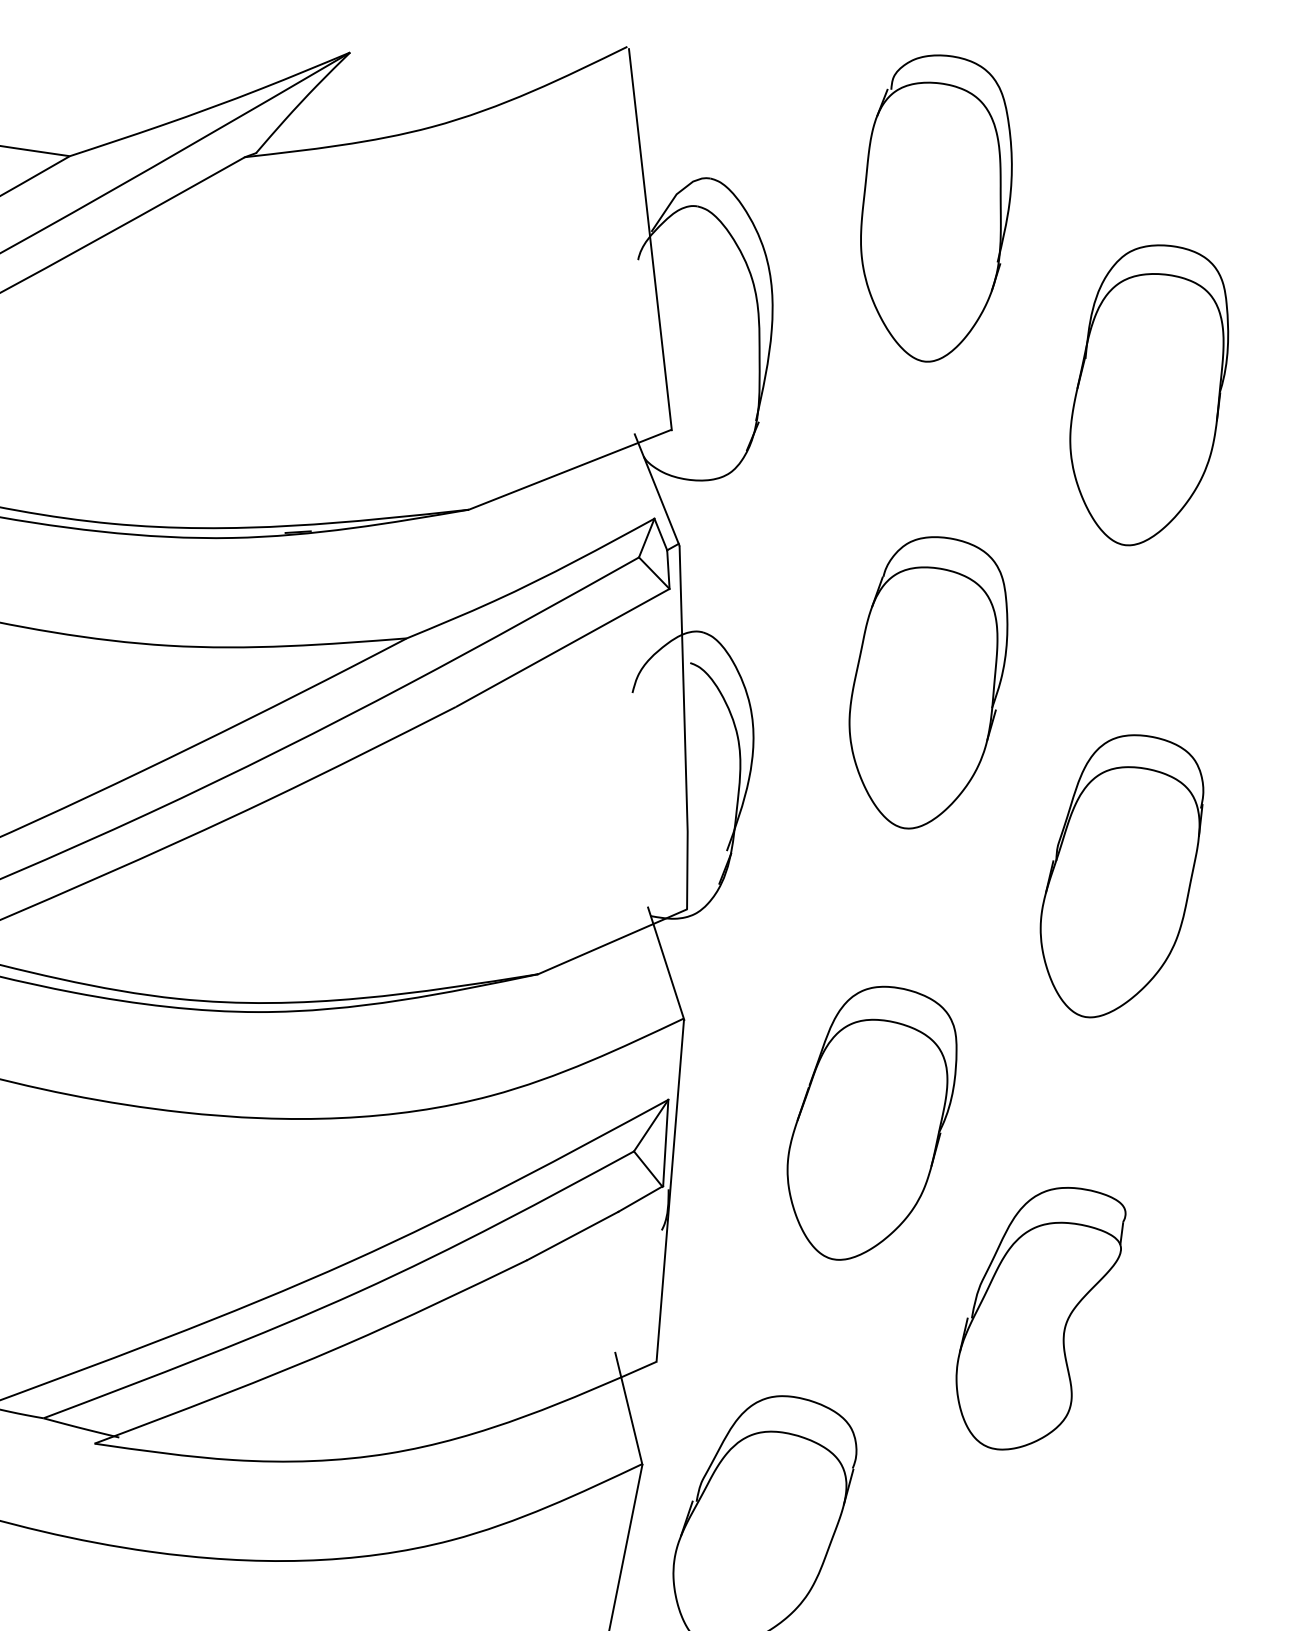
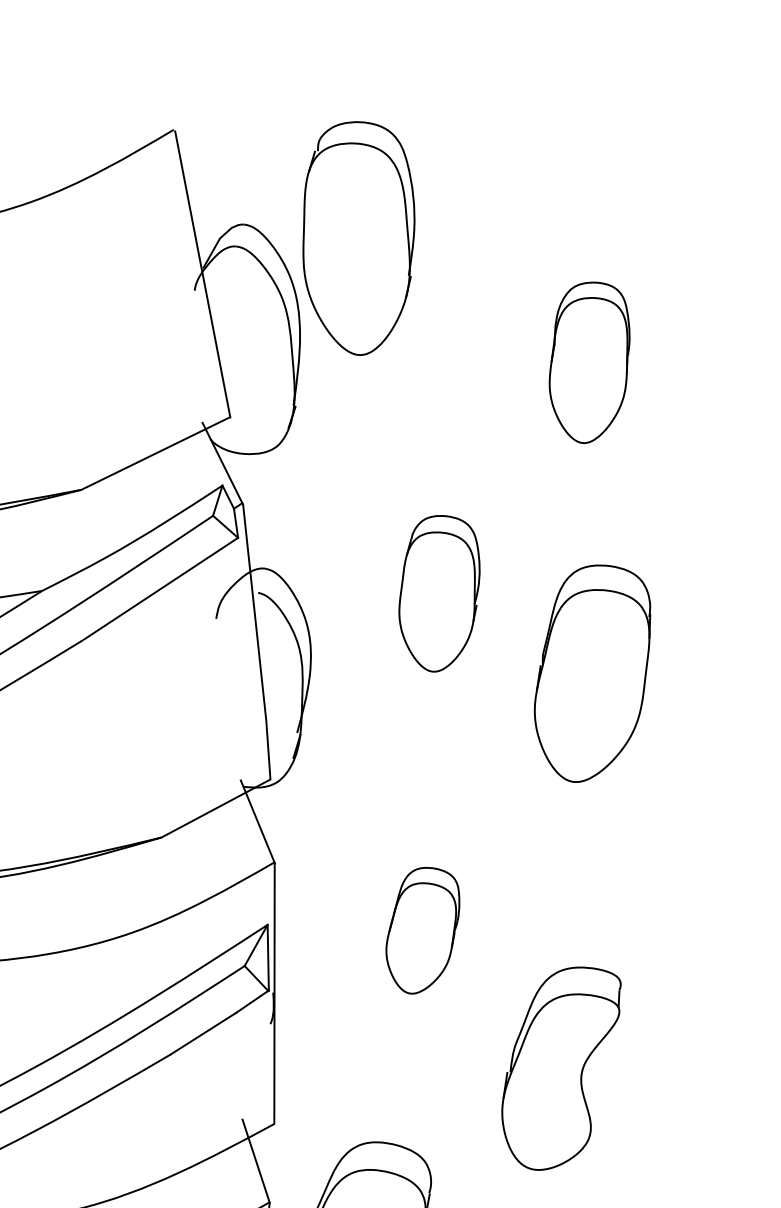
part: (936, 208) -> (359, 238), moved
part: (1149, 395) -> (590, 362), size x0.7
part: (928, 682) -> (439, 593), size x0.7
part: (1121, 876) -> (593, 673), moved
part: (871, 1122) -> (422, 929), size x0.6

